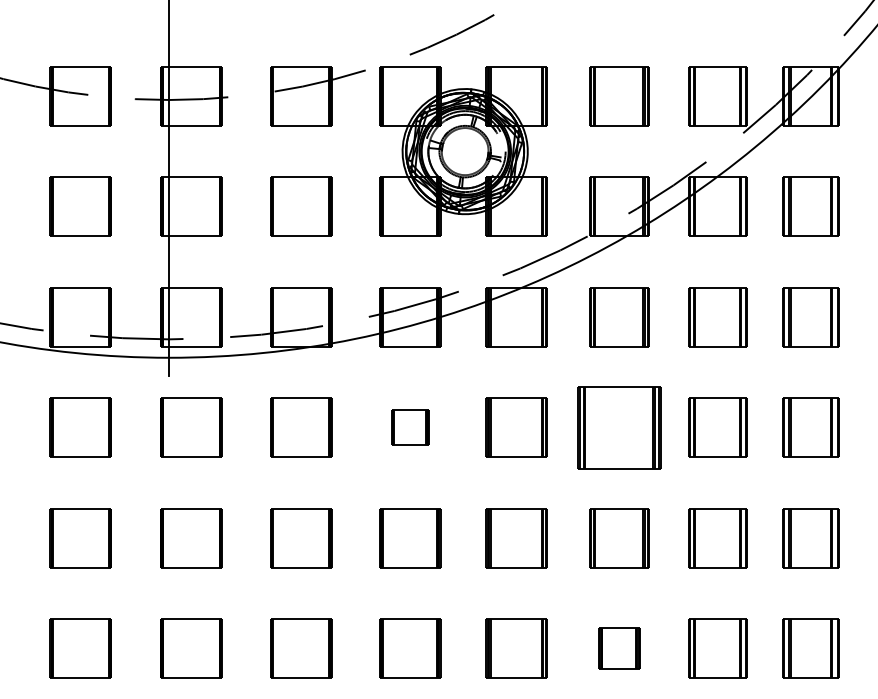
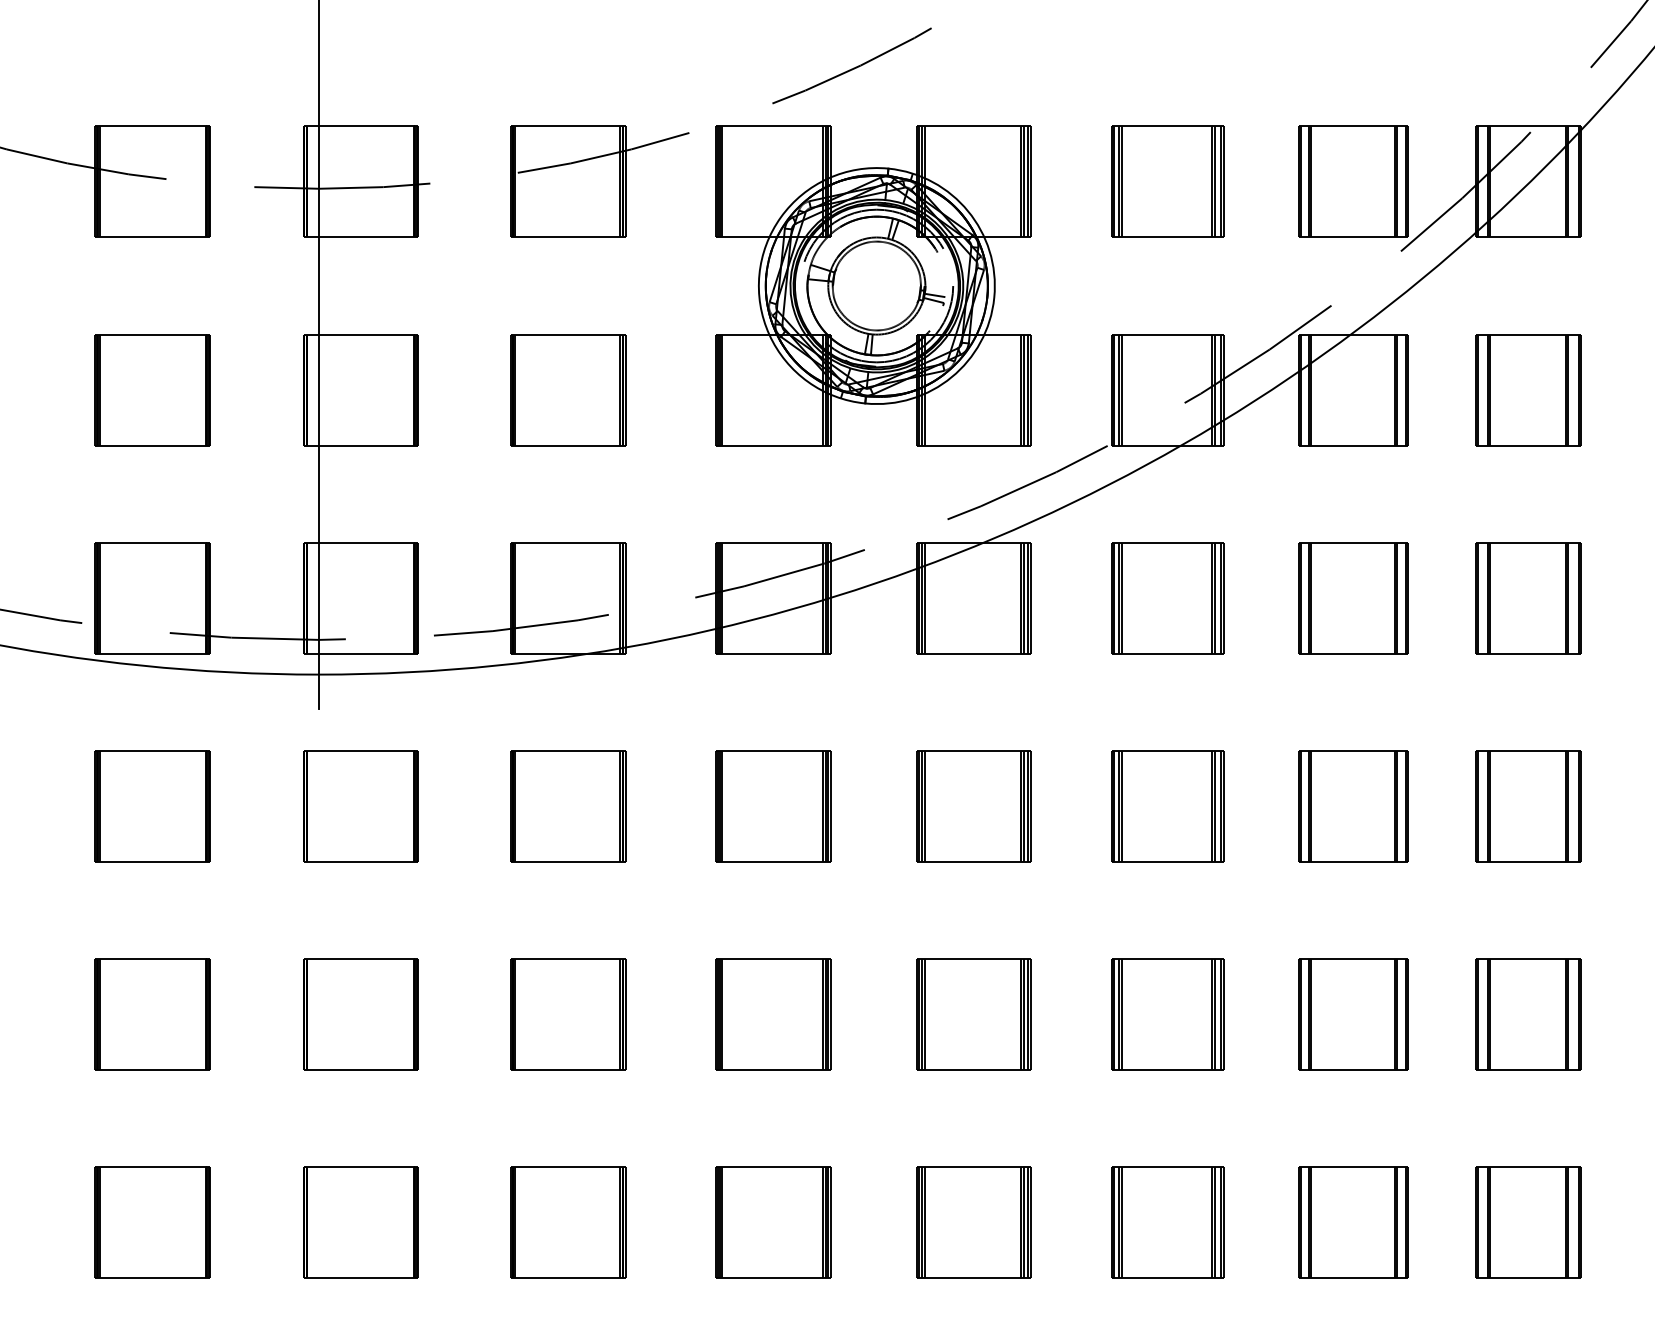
part: (410, 427) -> (773, 806), size x1.67
part: (619, 427) -> (1167, 806), size x0.71
part: (619, 648) -> (1167, 1222), size x1.43

